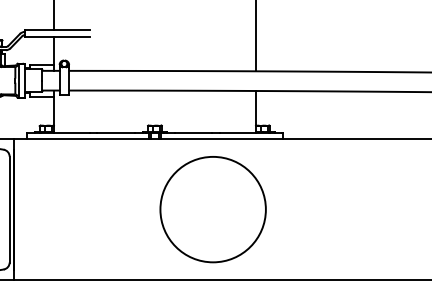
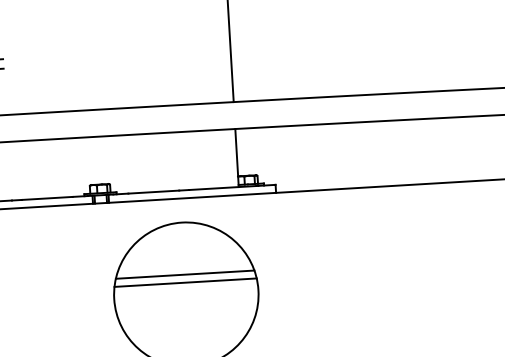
line: (212, 194) -> (184, 274), added
line: (213, 200) -> (186, 282), added

